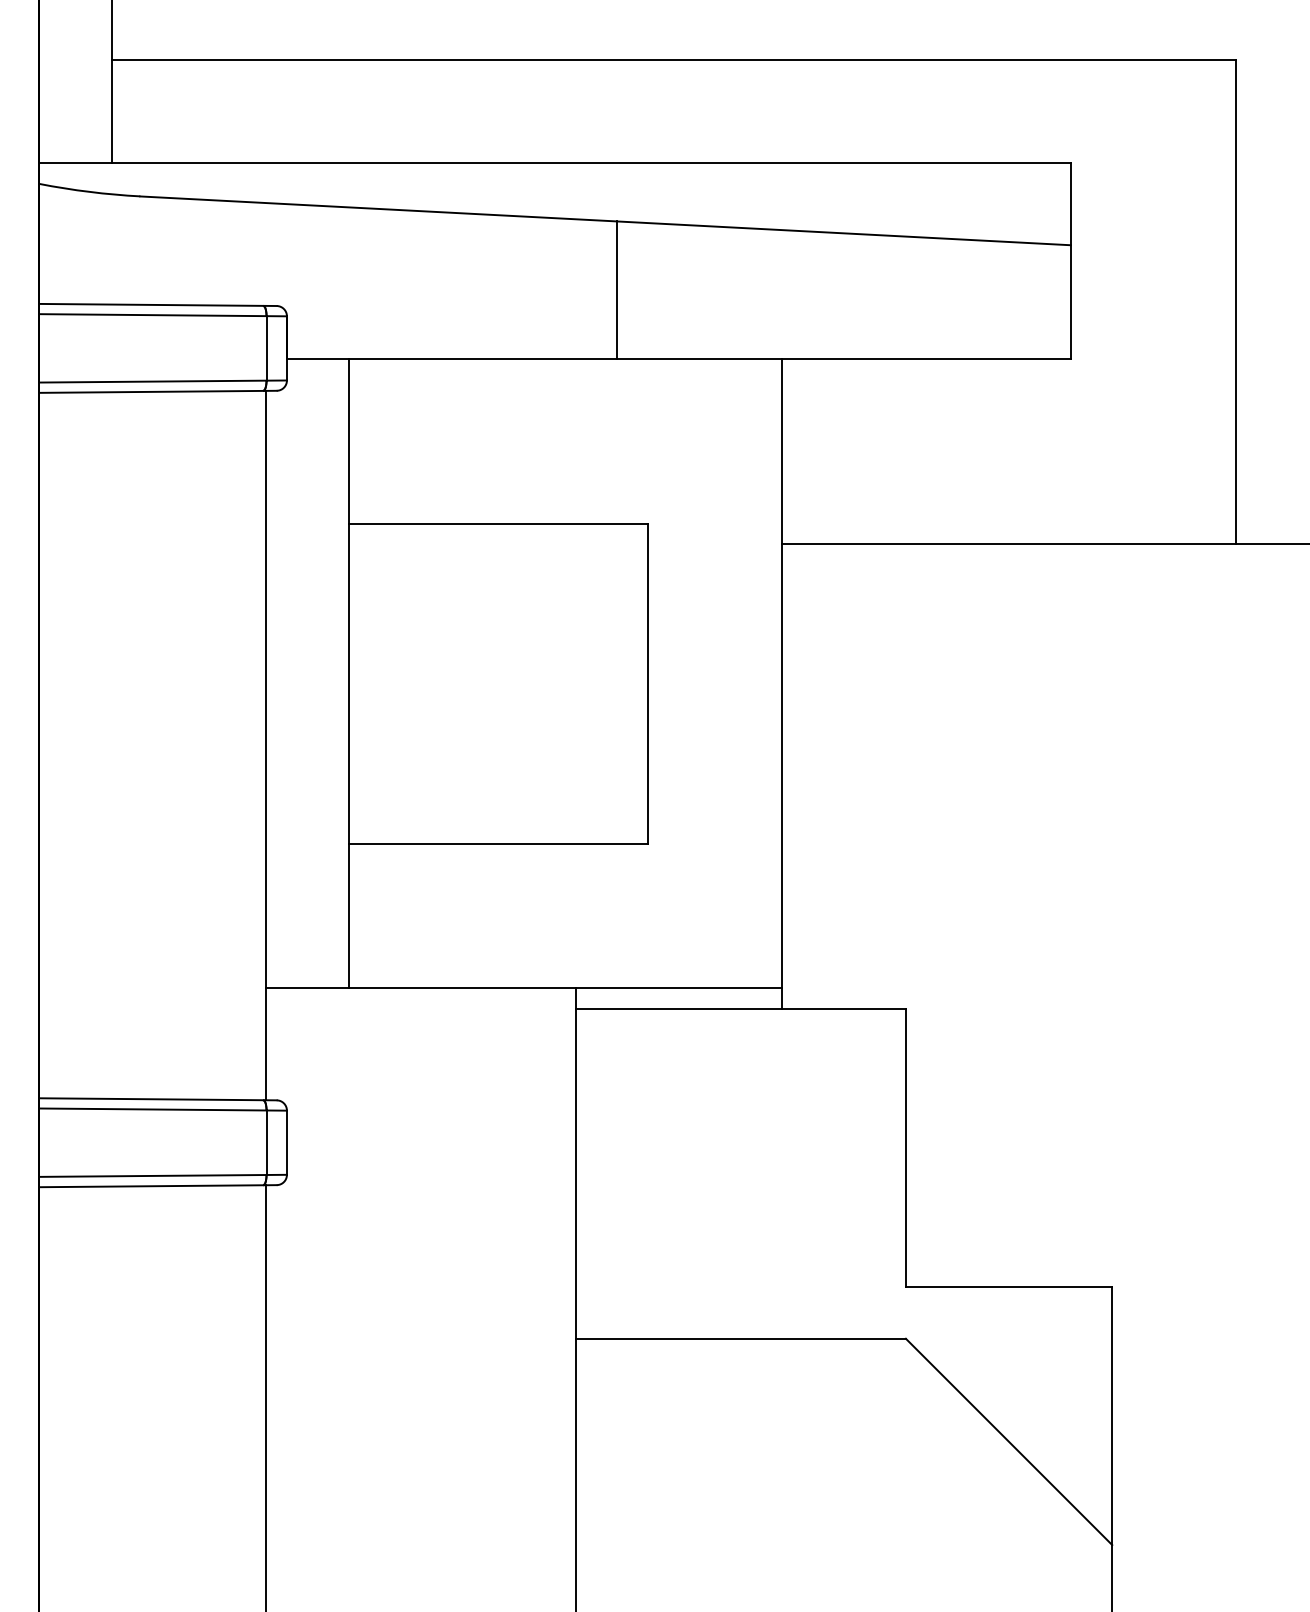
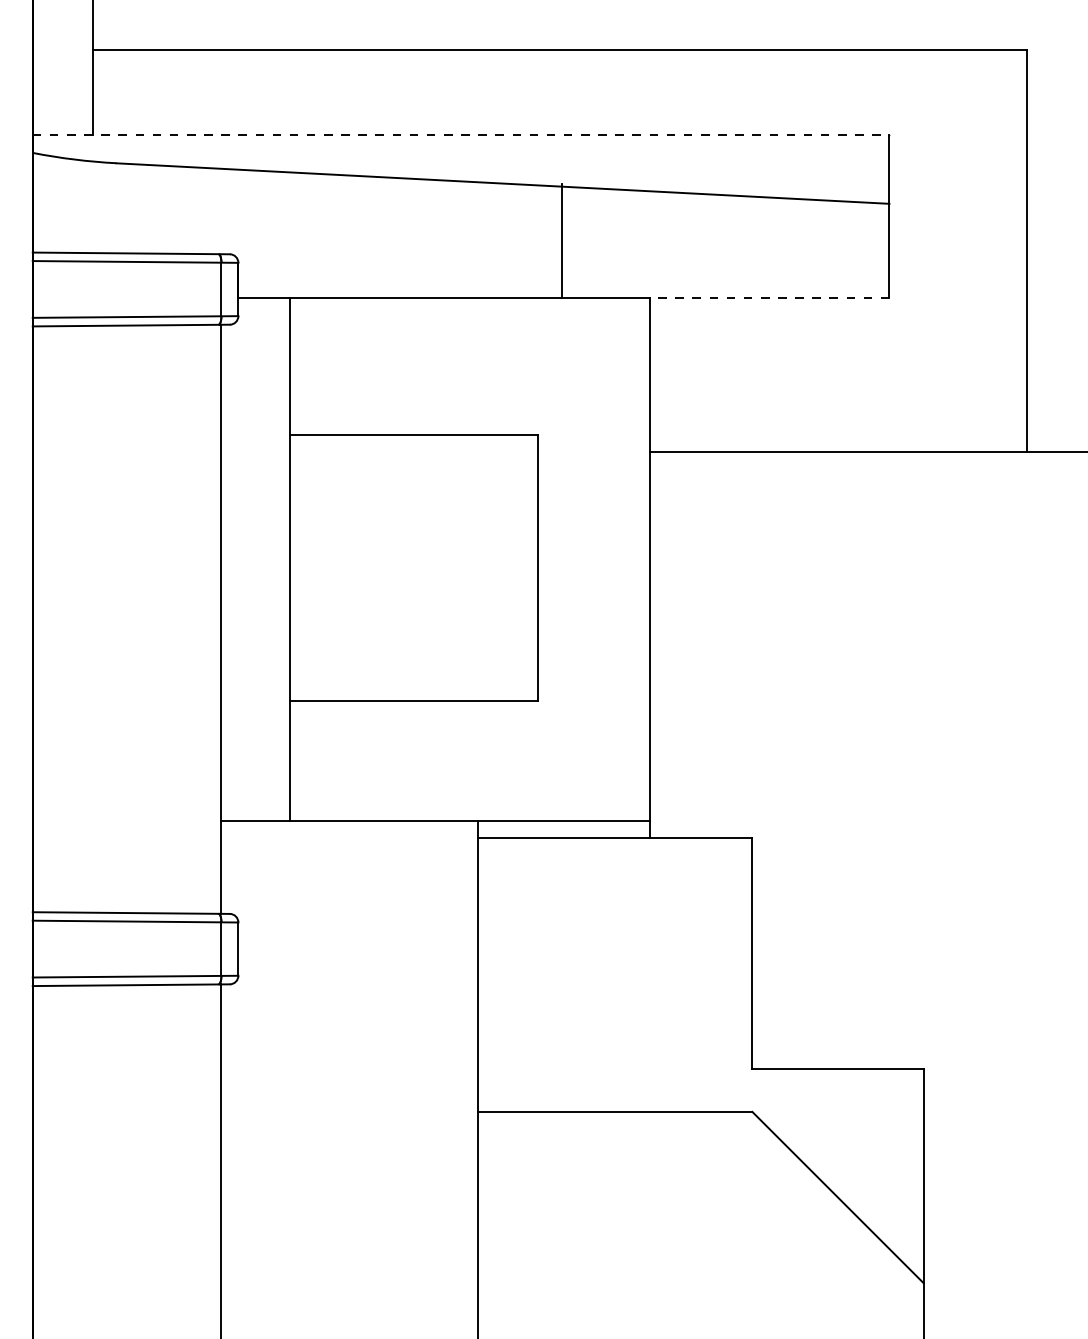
line: (555, 162) -> (461, 135), solid -> dashed
line: (617, 290) -> (561, 241), moved
line: (926, 359) -> (769, 298), solid -> dashed

